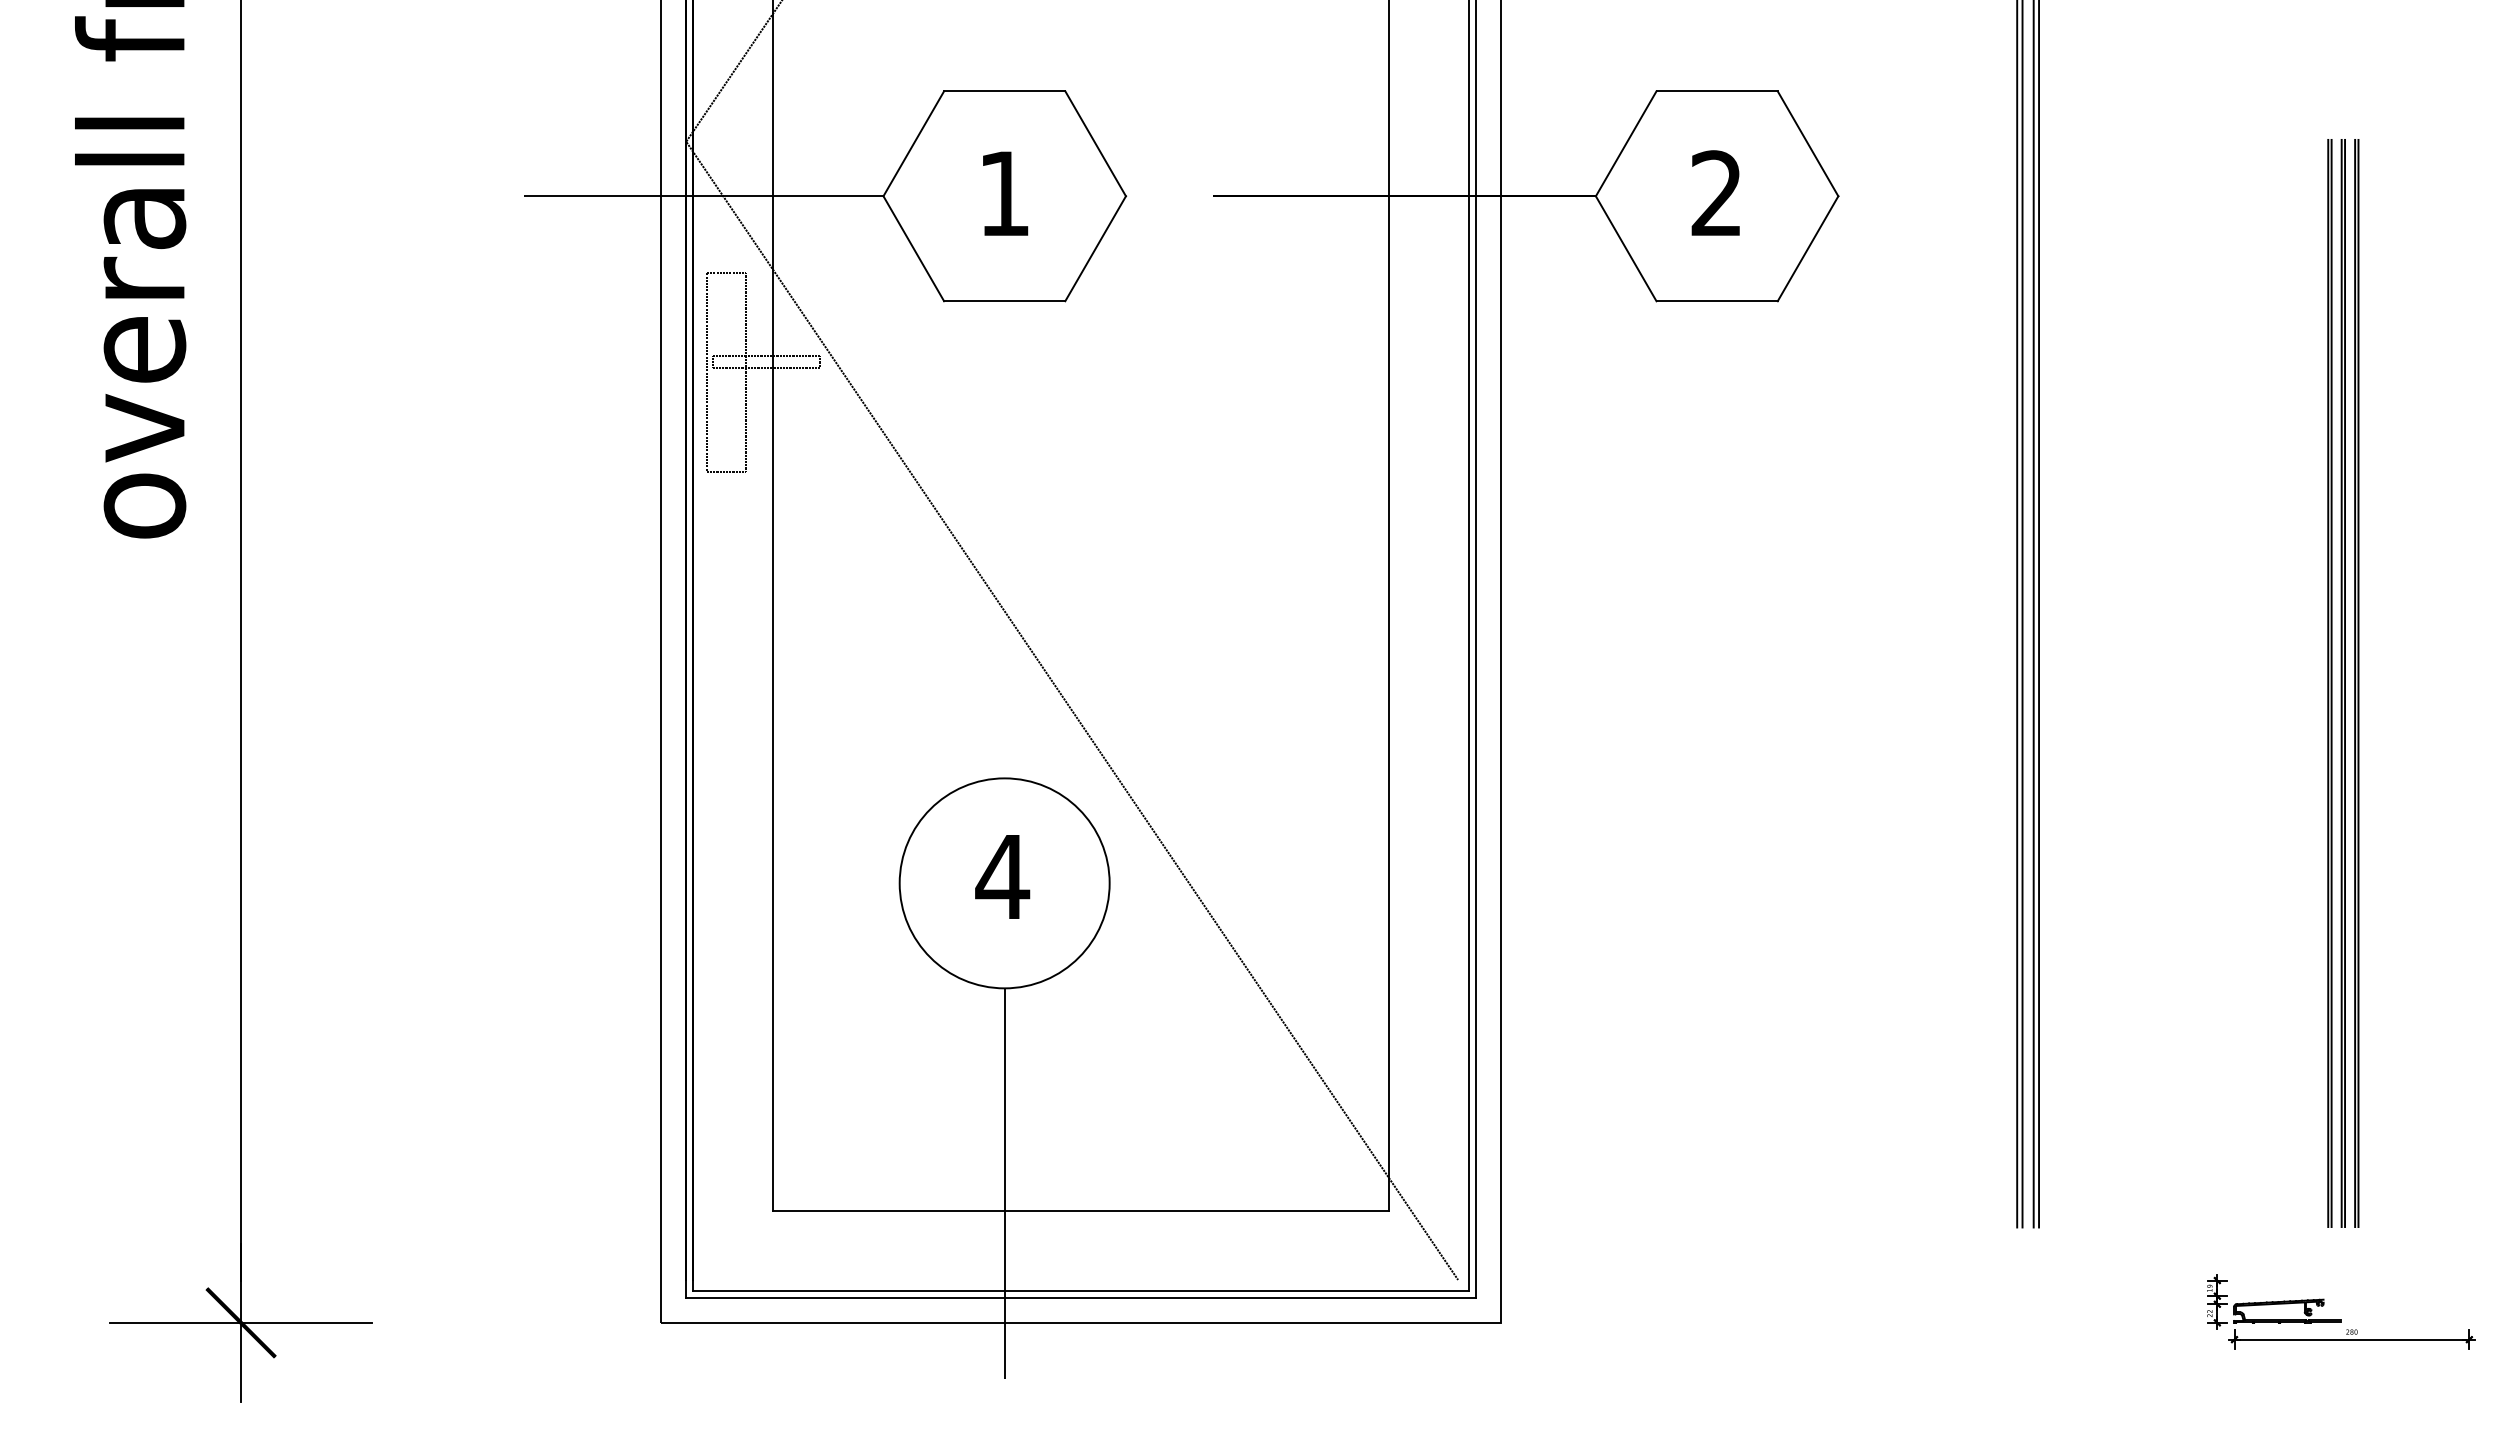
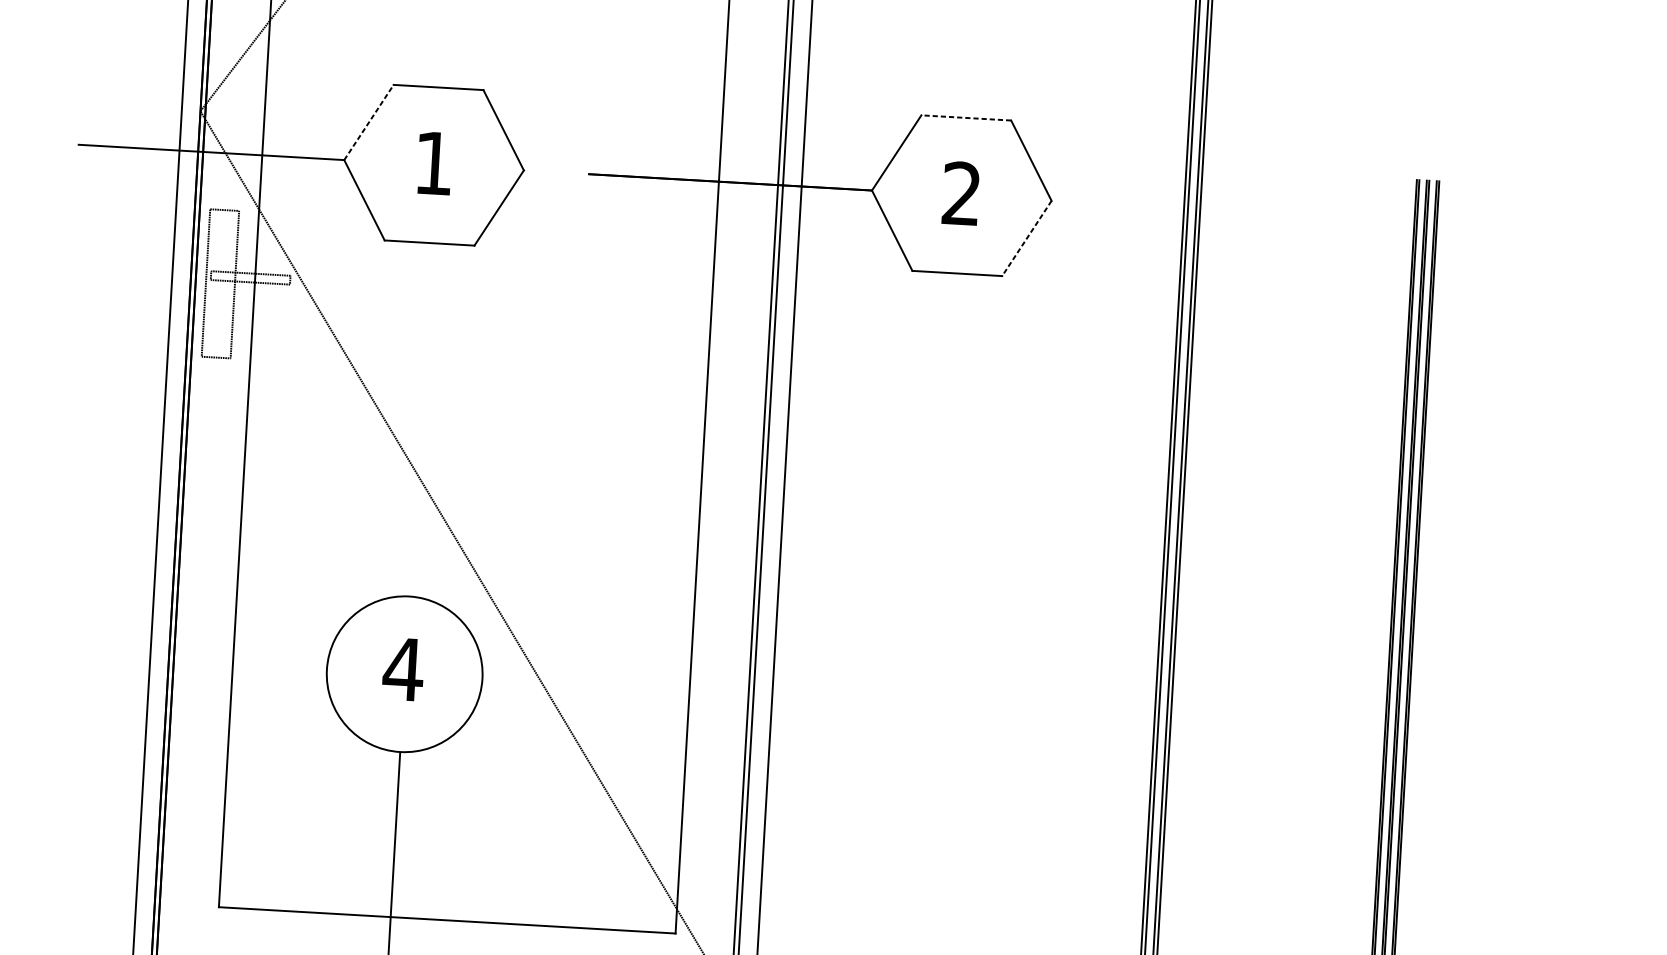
line: (1717, 91) -> (966, 118), solid -> dashed
line: (913, 143) -> (368, 122), solid -> dashed
line: (1808, 248) -> (1027, 238), solid -> dashed

